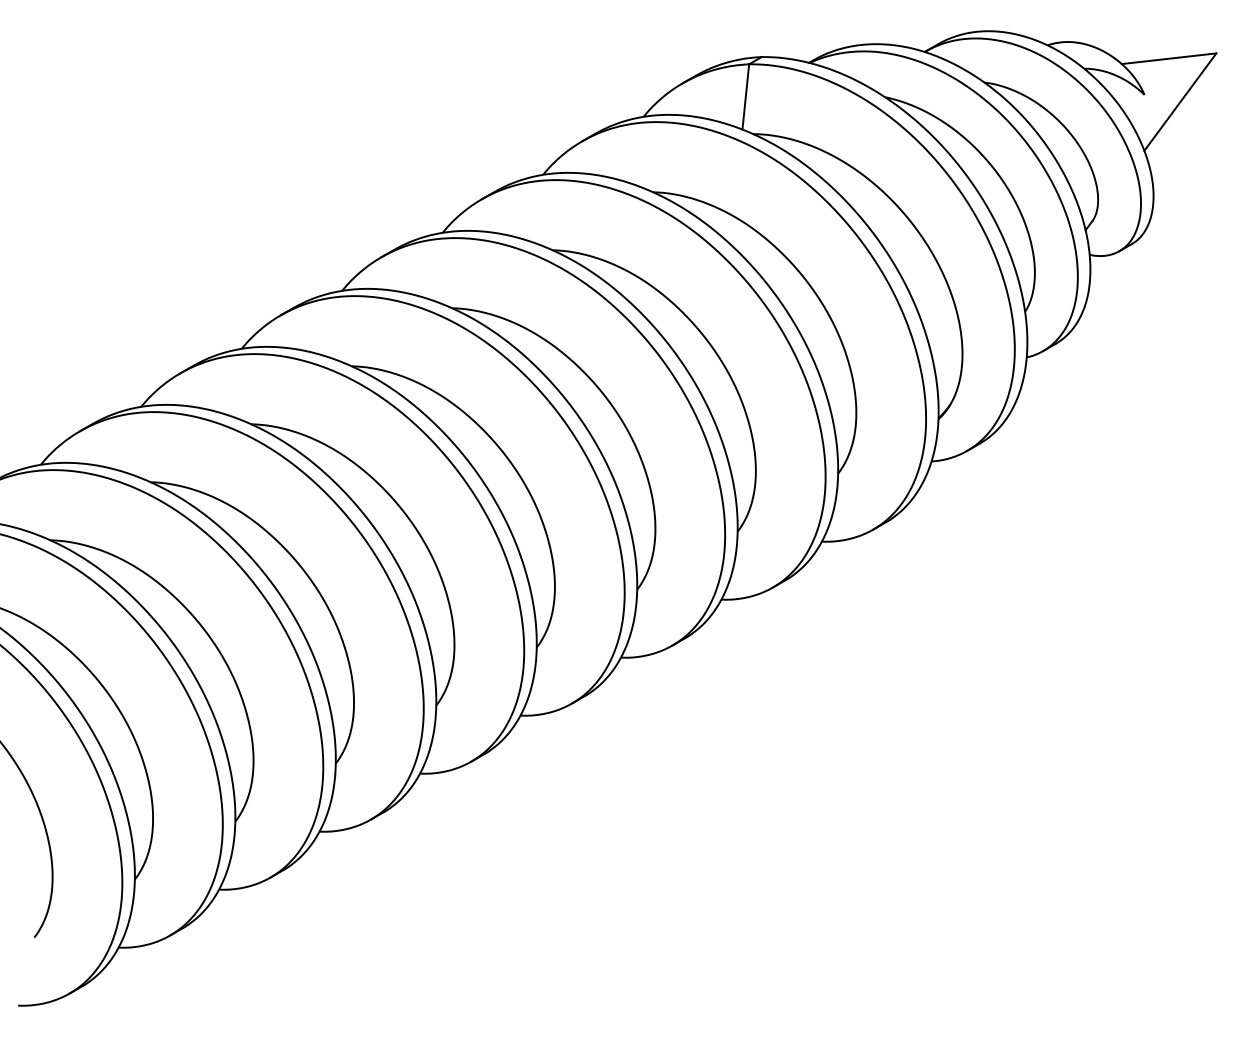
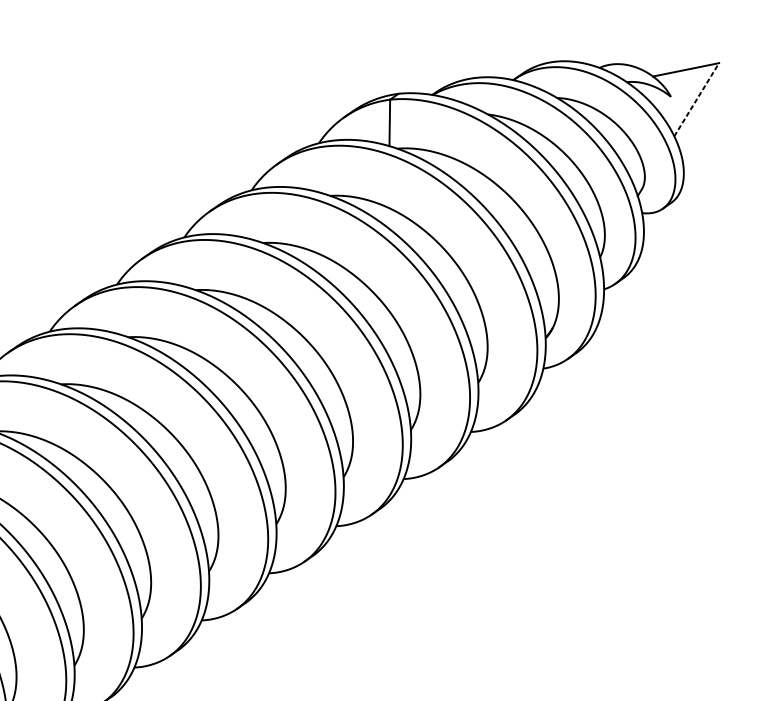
line: (1180, 102) -> (696, 100), solid -> dashed

